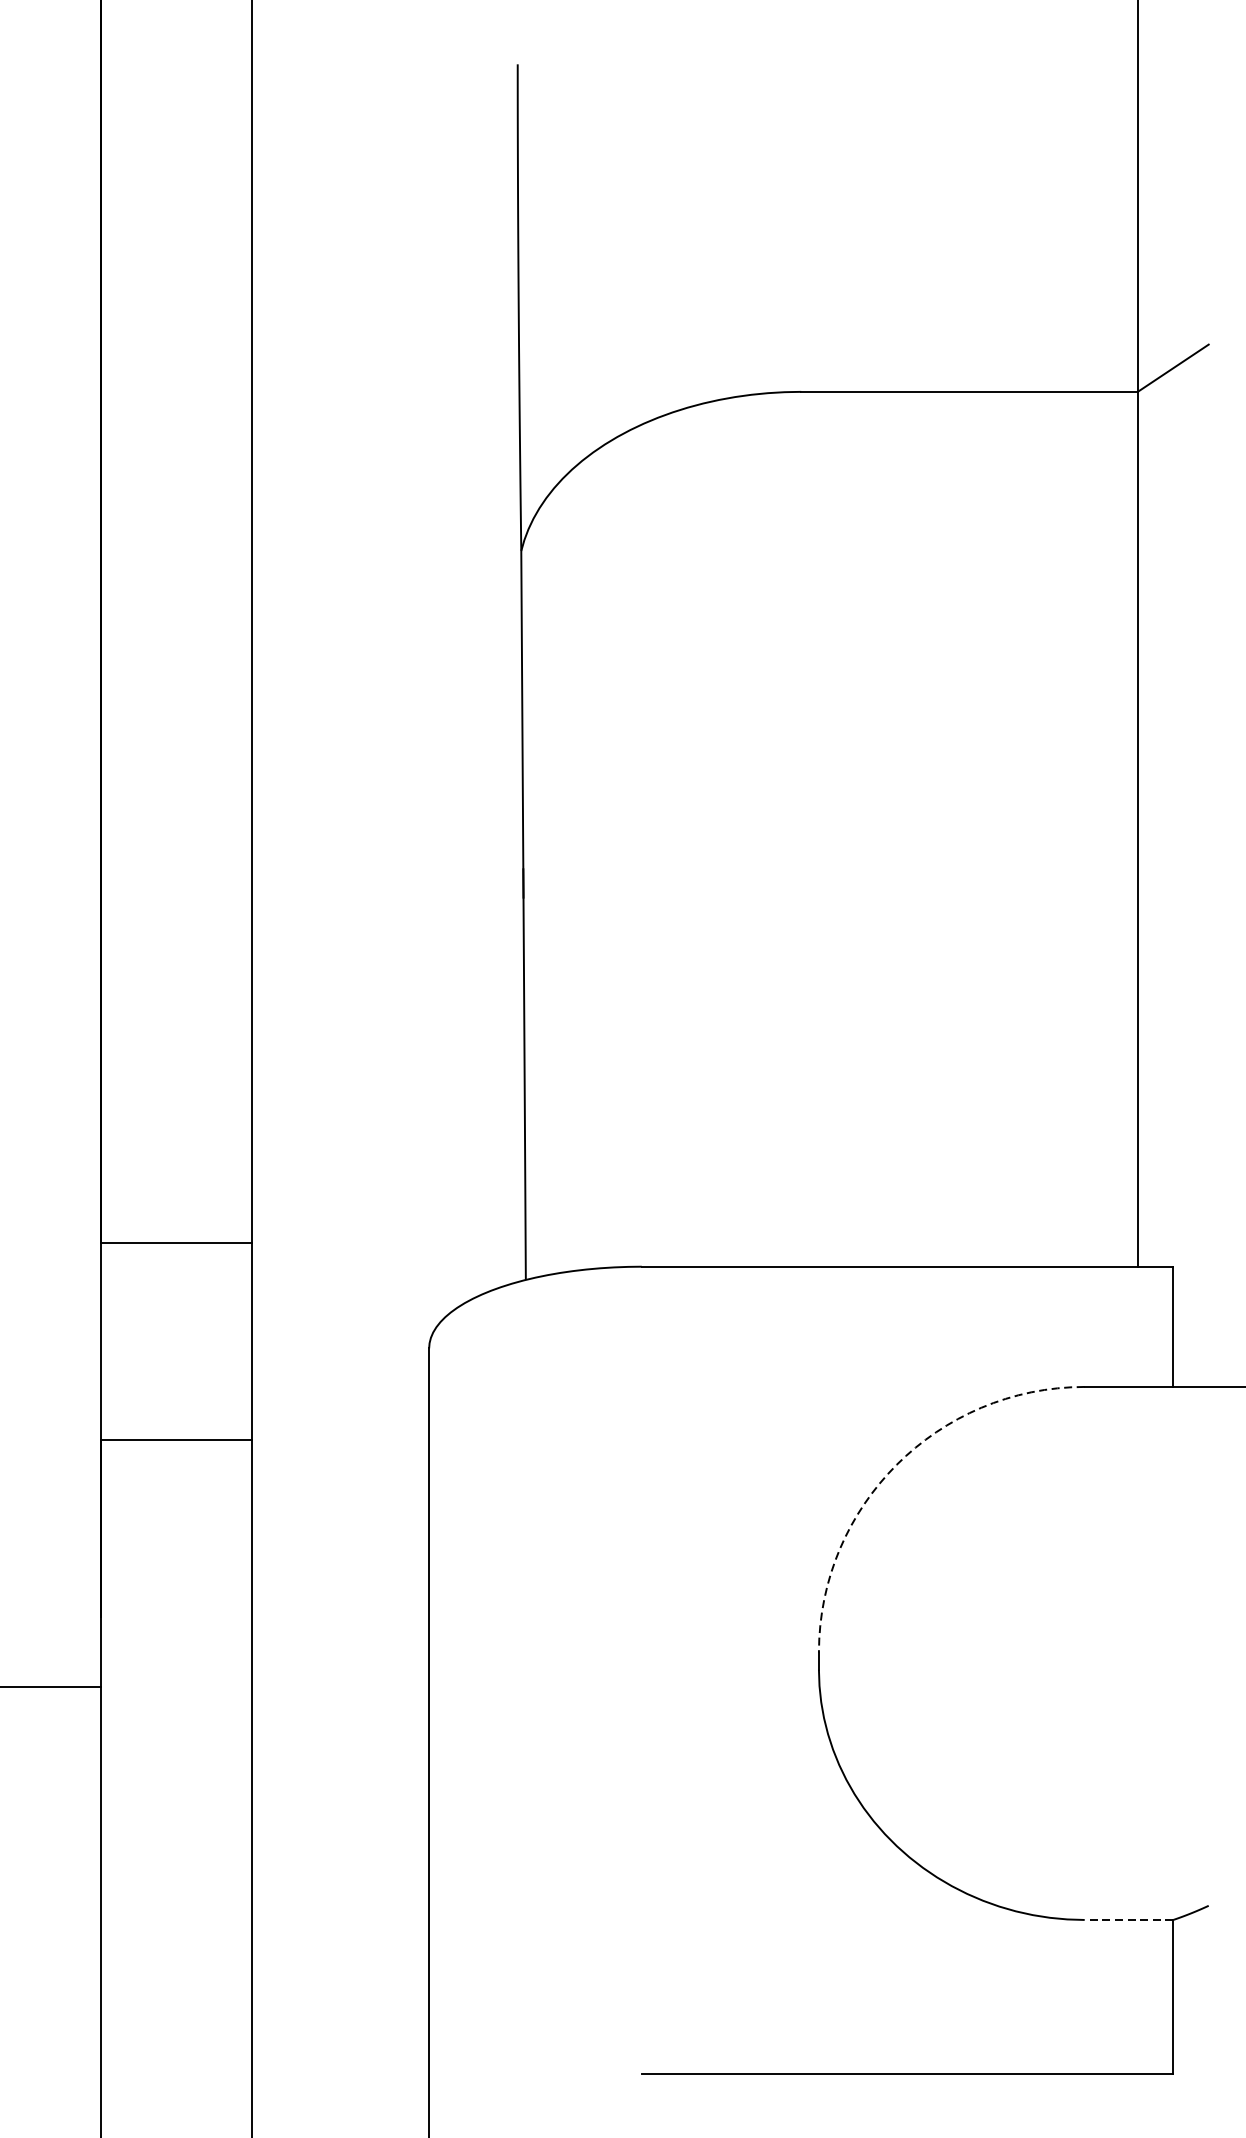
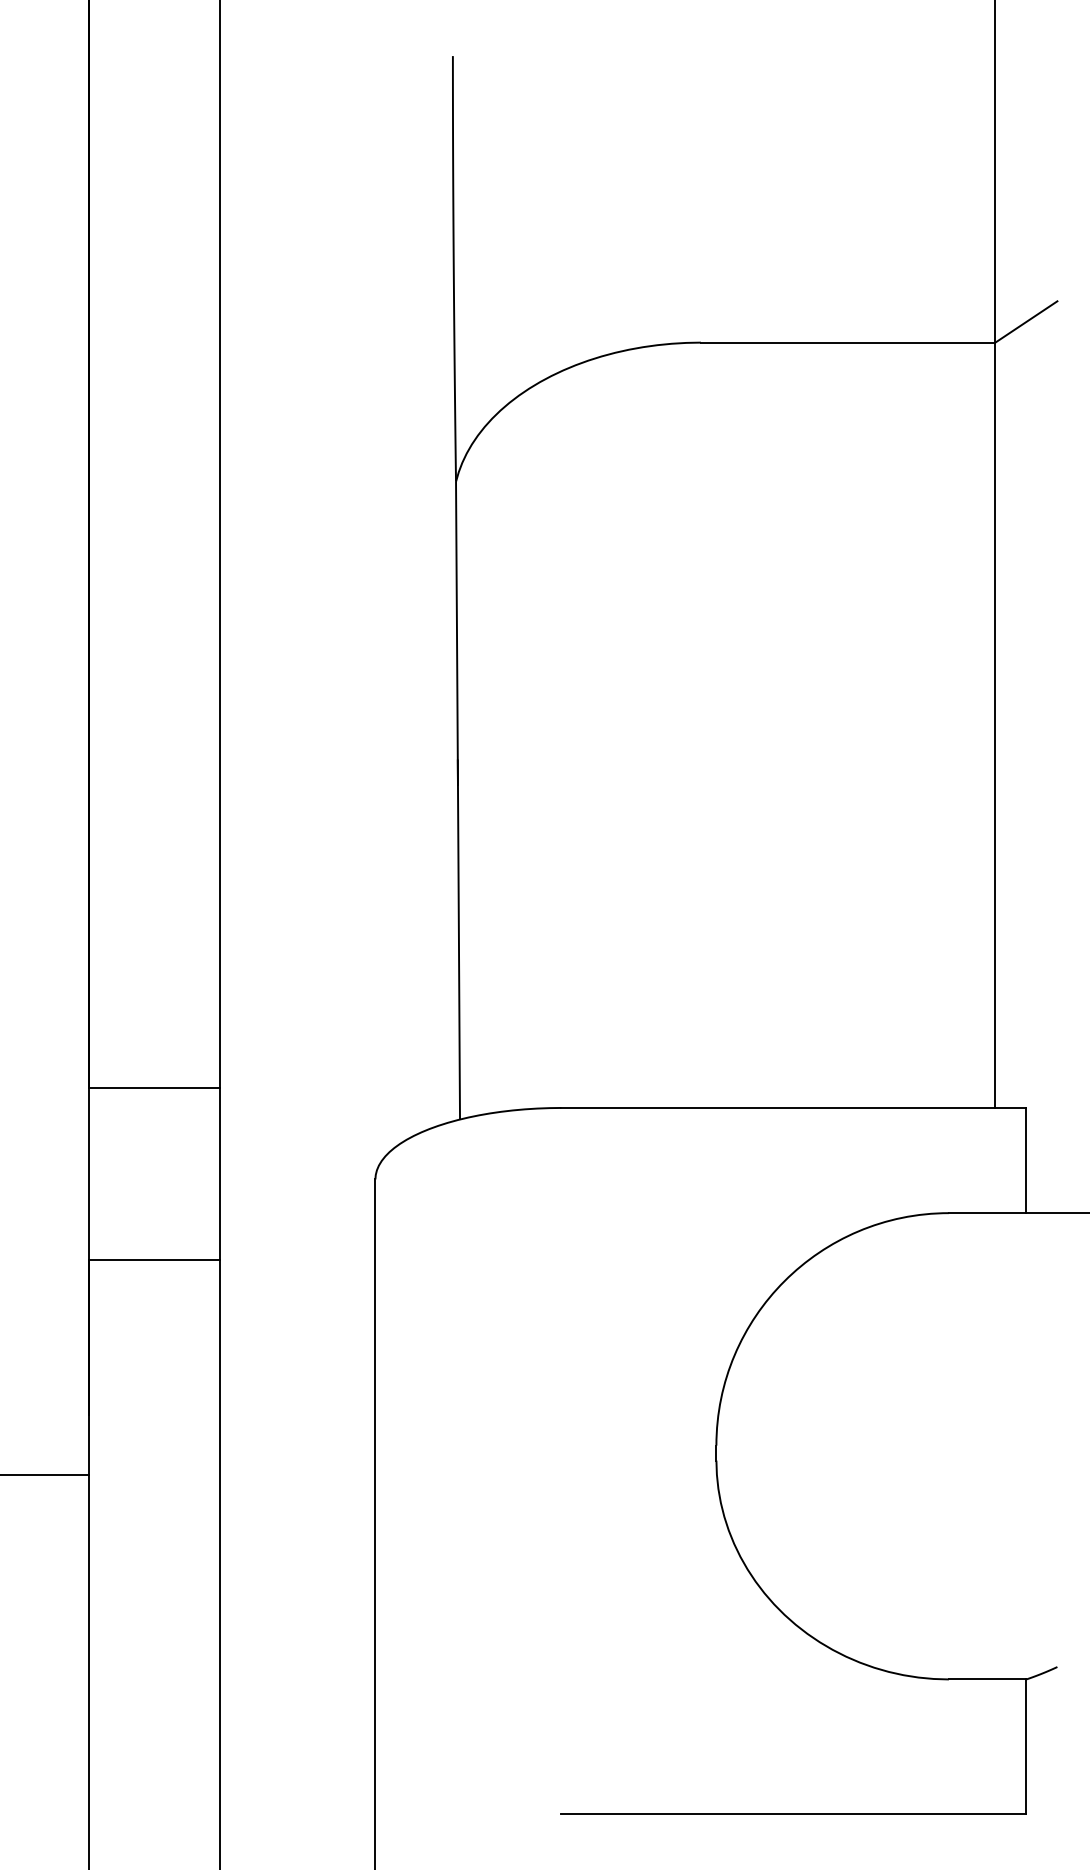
arc: (896, 1465) -> (784, 1281), dashed -> solid
line: (1128, 1920) -> (987, 1679), dashed -> solid

